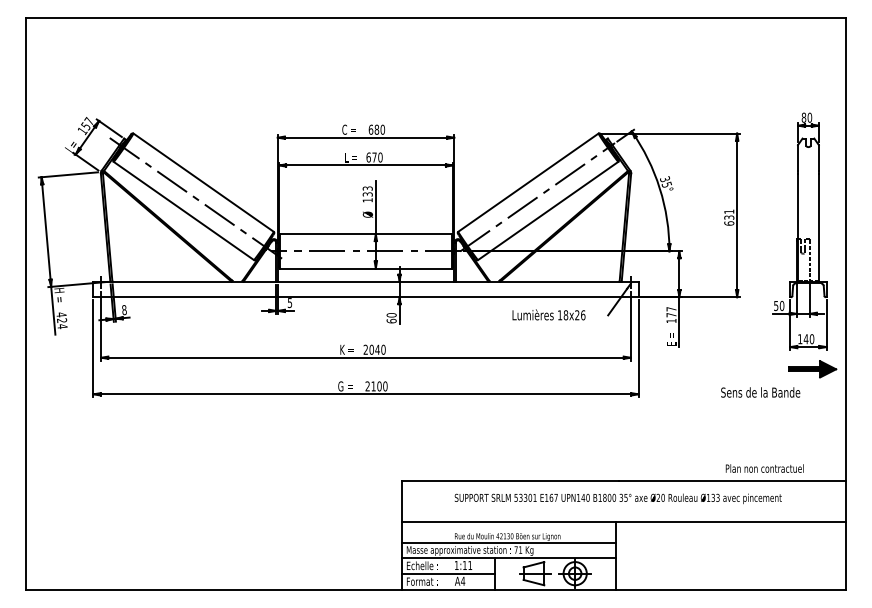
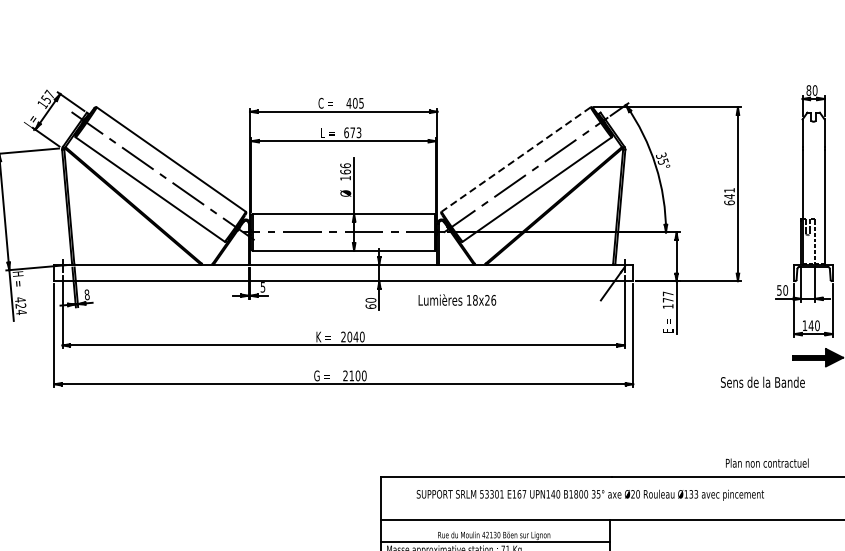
text: (376, 129) -> (354, 103), 680 -> 405
text: (380, 157) -> (359, 132), 670 -> 673
line: (528, 182) -> (516, 159), solid -> dashed
text: (367, 191) -> (345, 168), 133 -> 166
text: (729, 217) -> (729, 196), 631 -> 641
text: (548, 314) -> (456, 299), moved
text: (617, 498) -> (589, 494), moved

